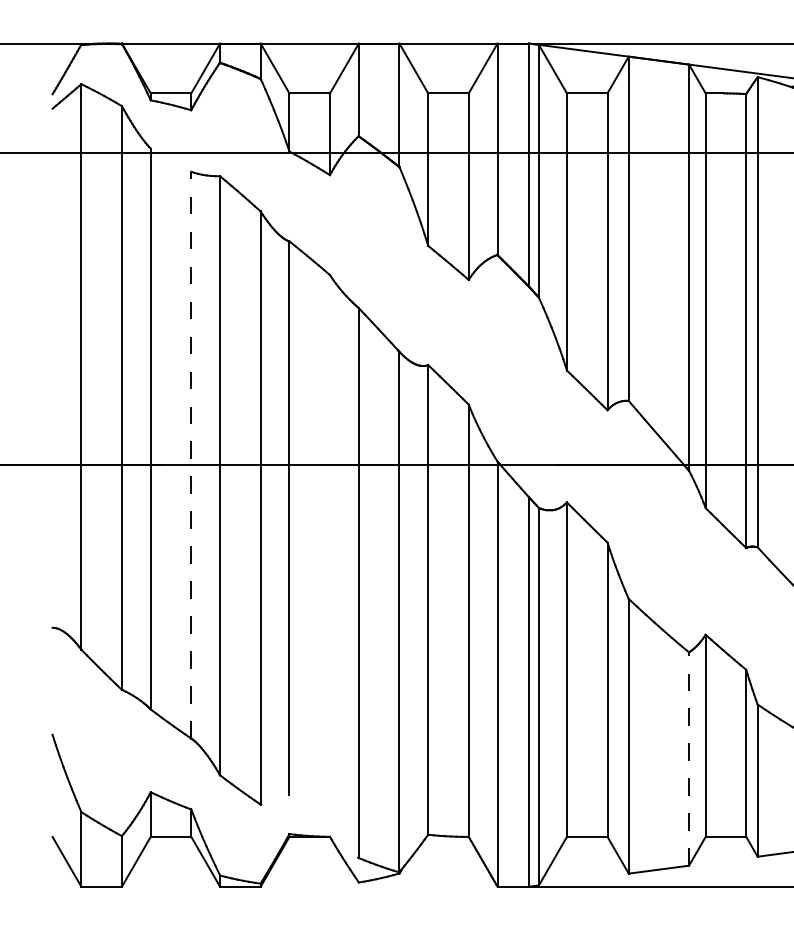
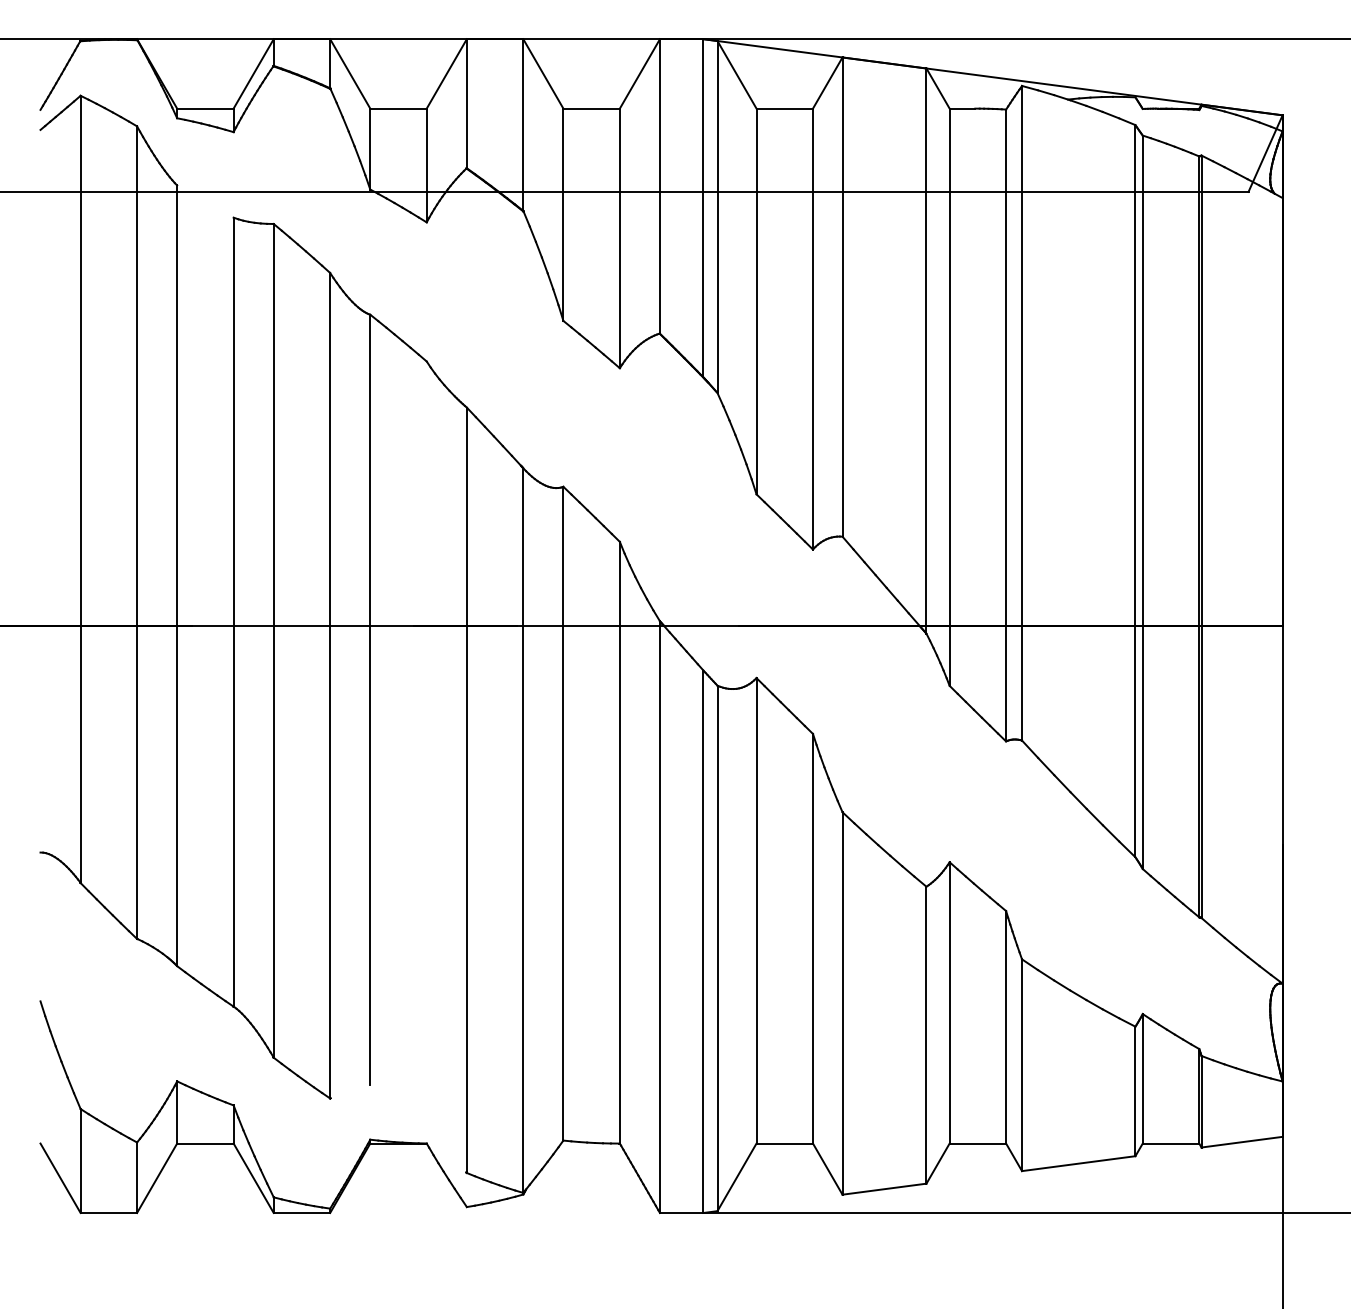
line: (191, 455) -> (233, 612), dashed -> solid
line: (689, 758) -> (926, 1034), dashed -> solid

